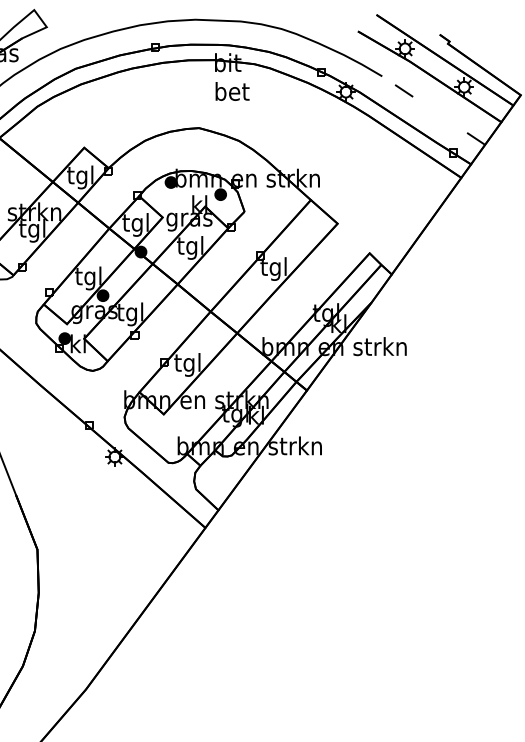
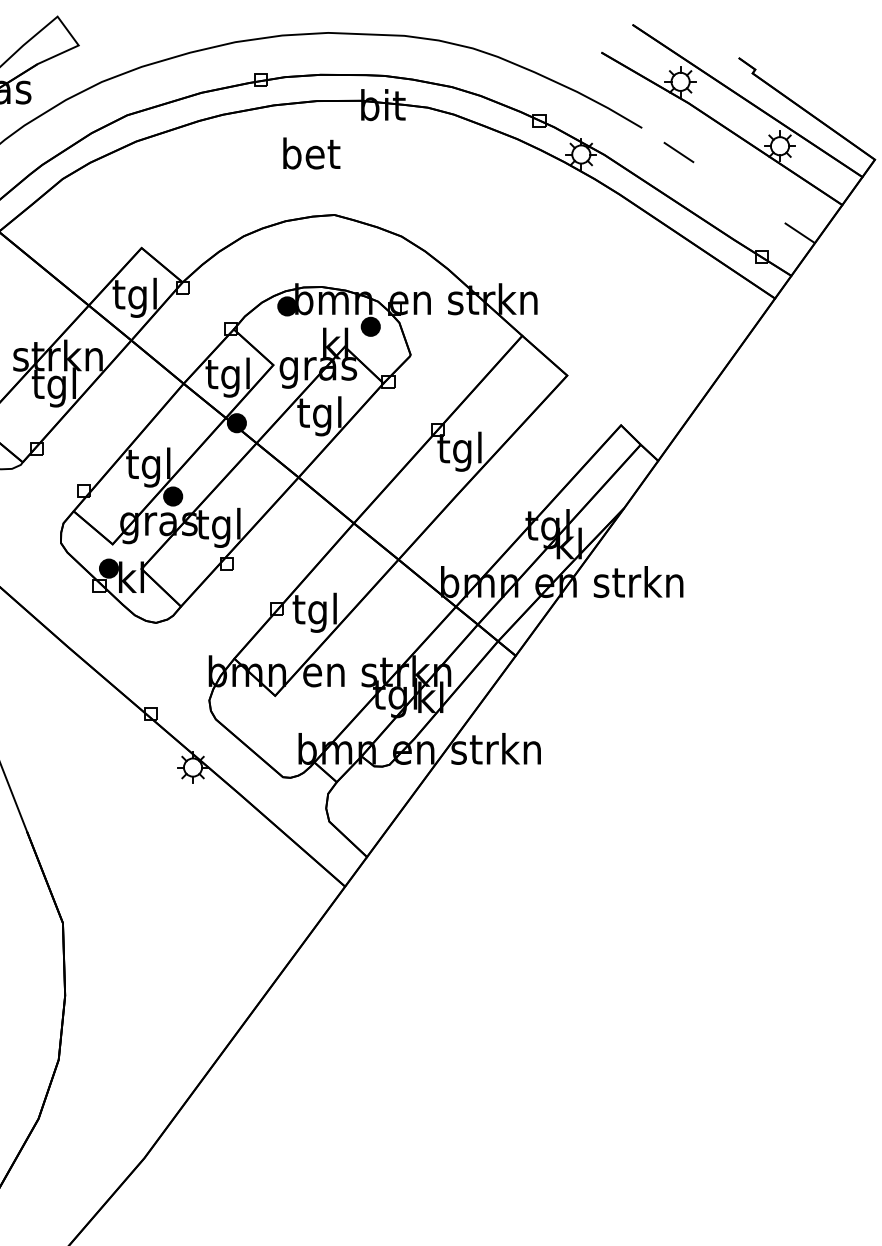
text: (232, 91) -> (311, 153), moved

